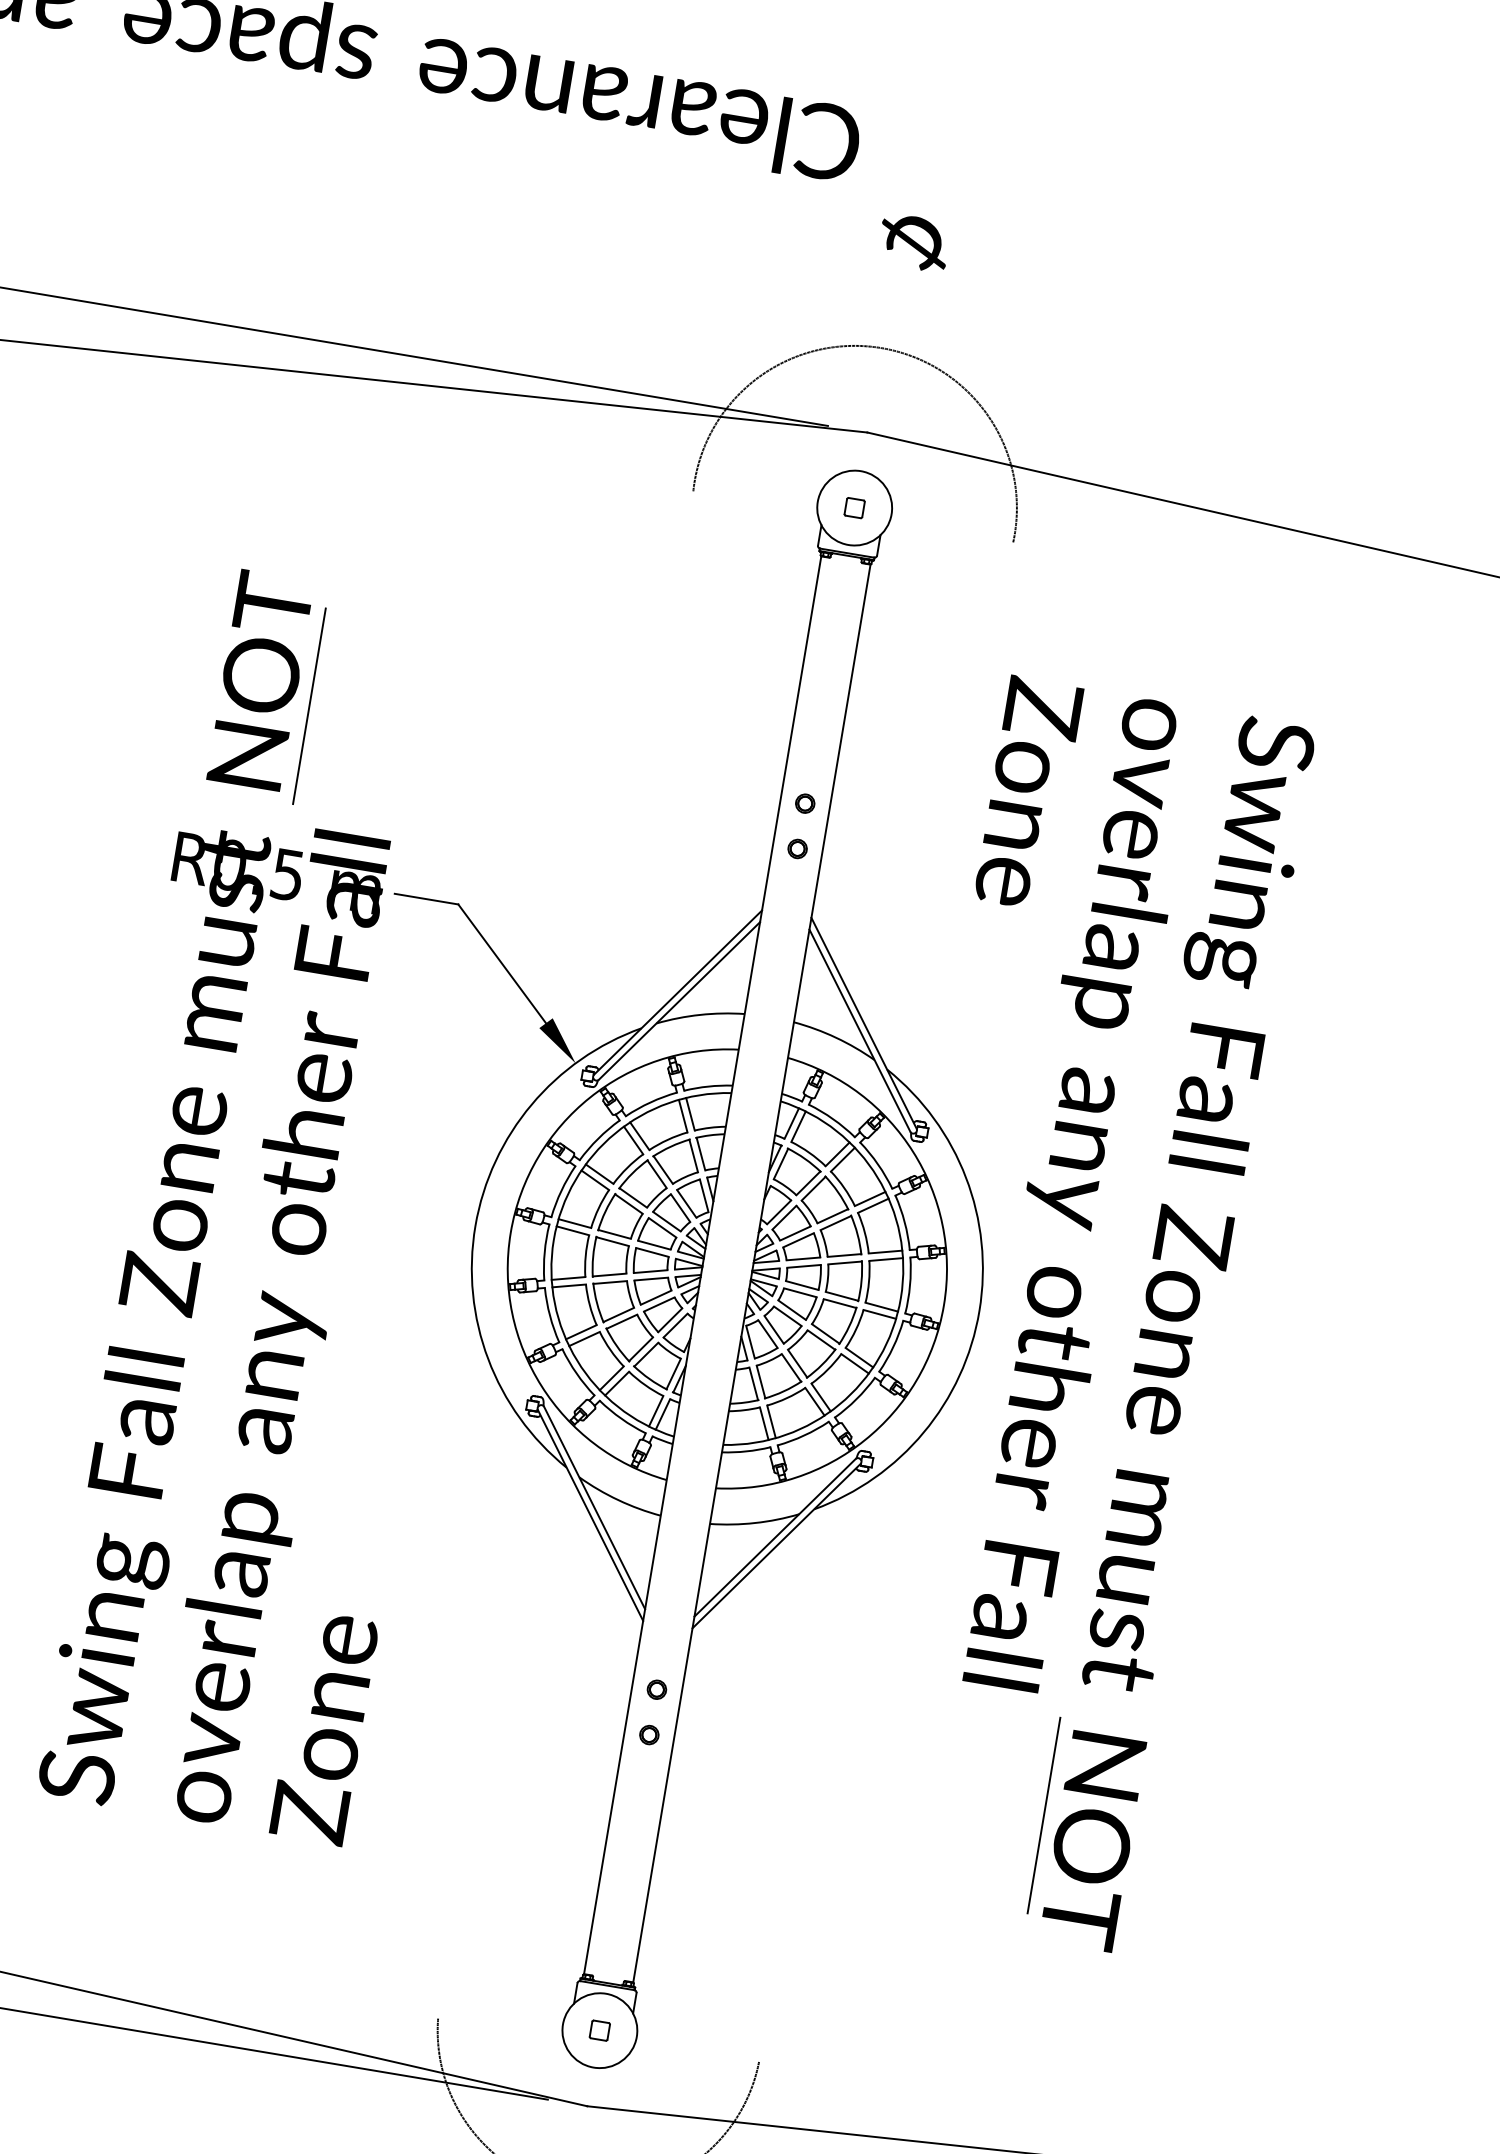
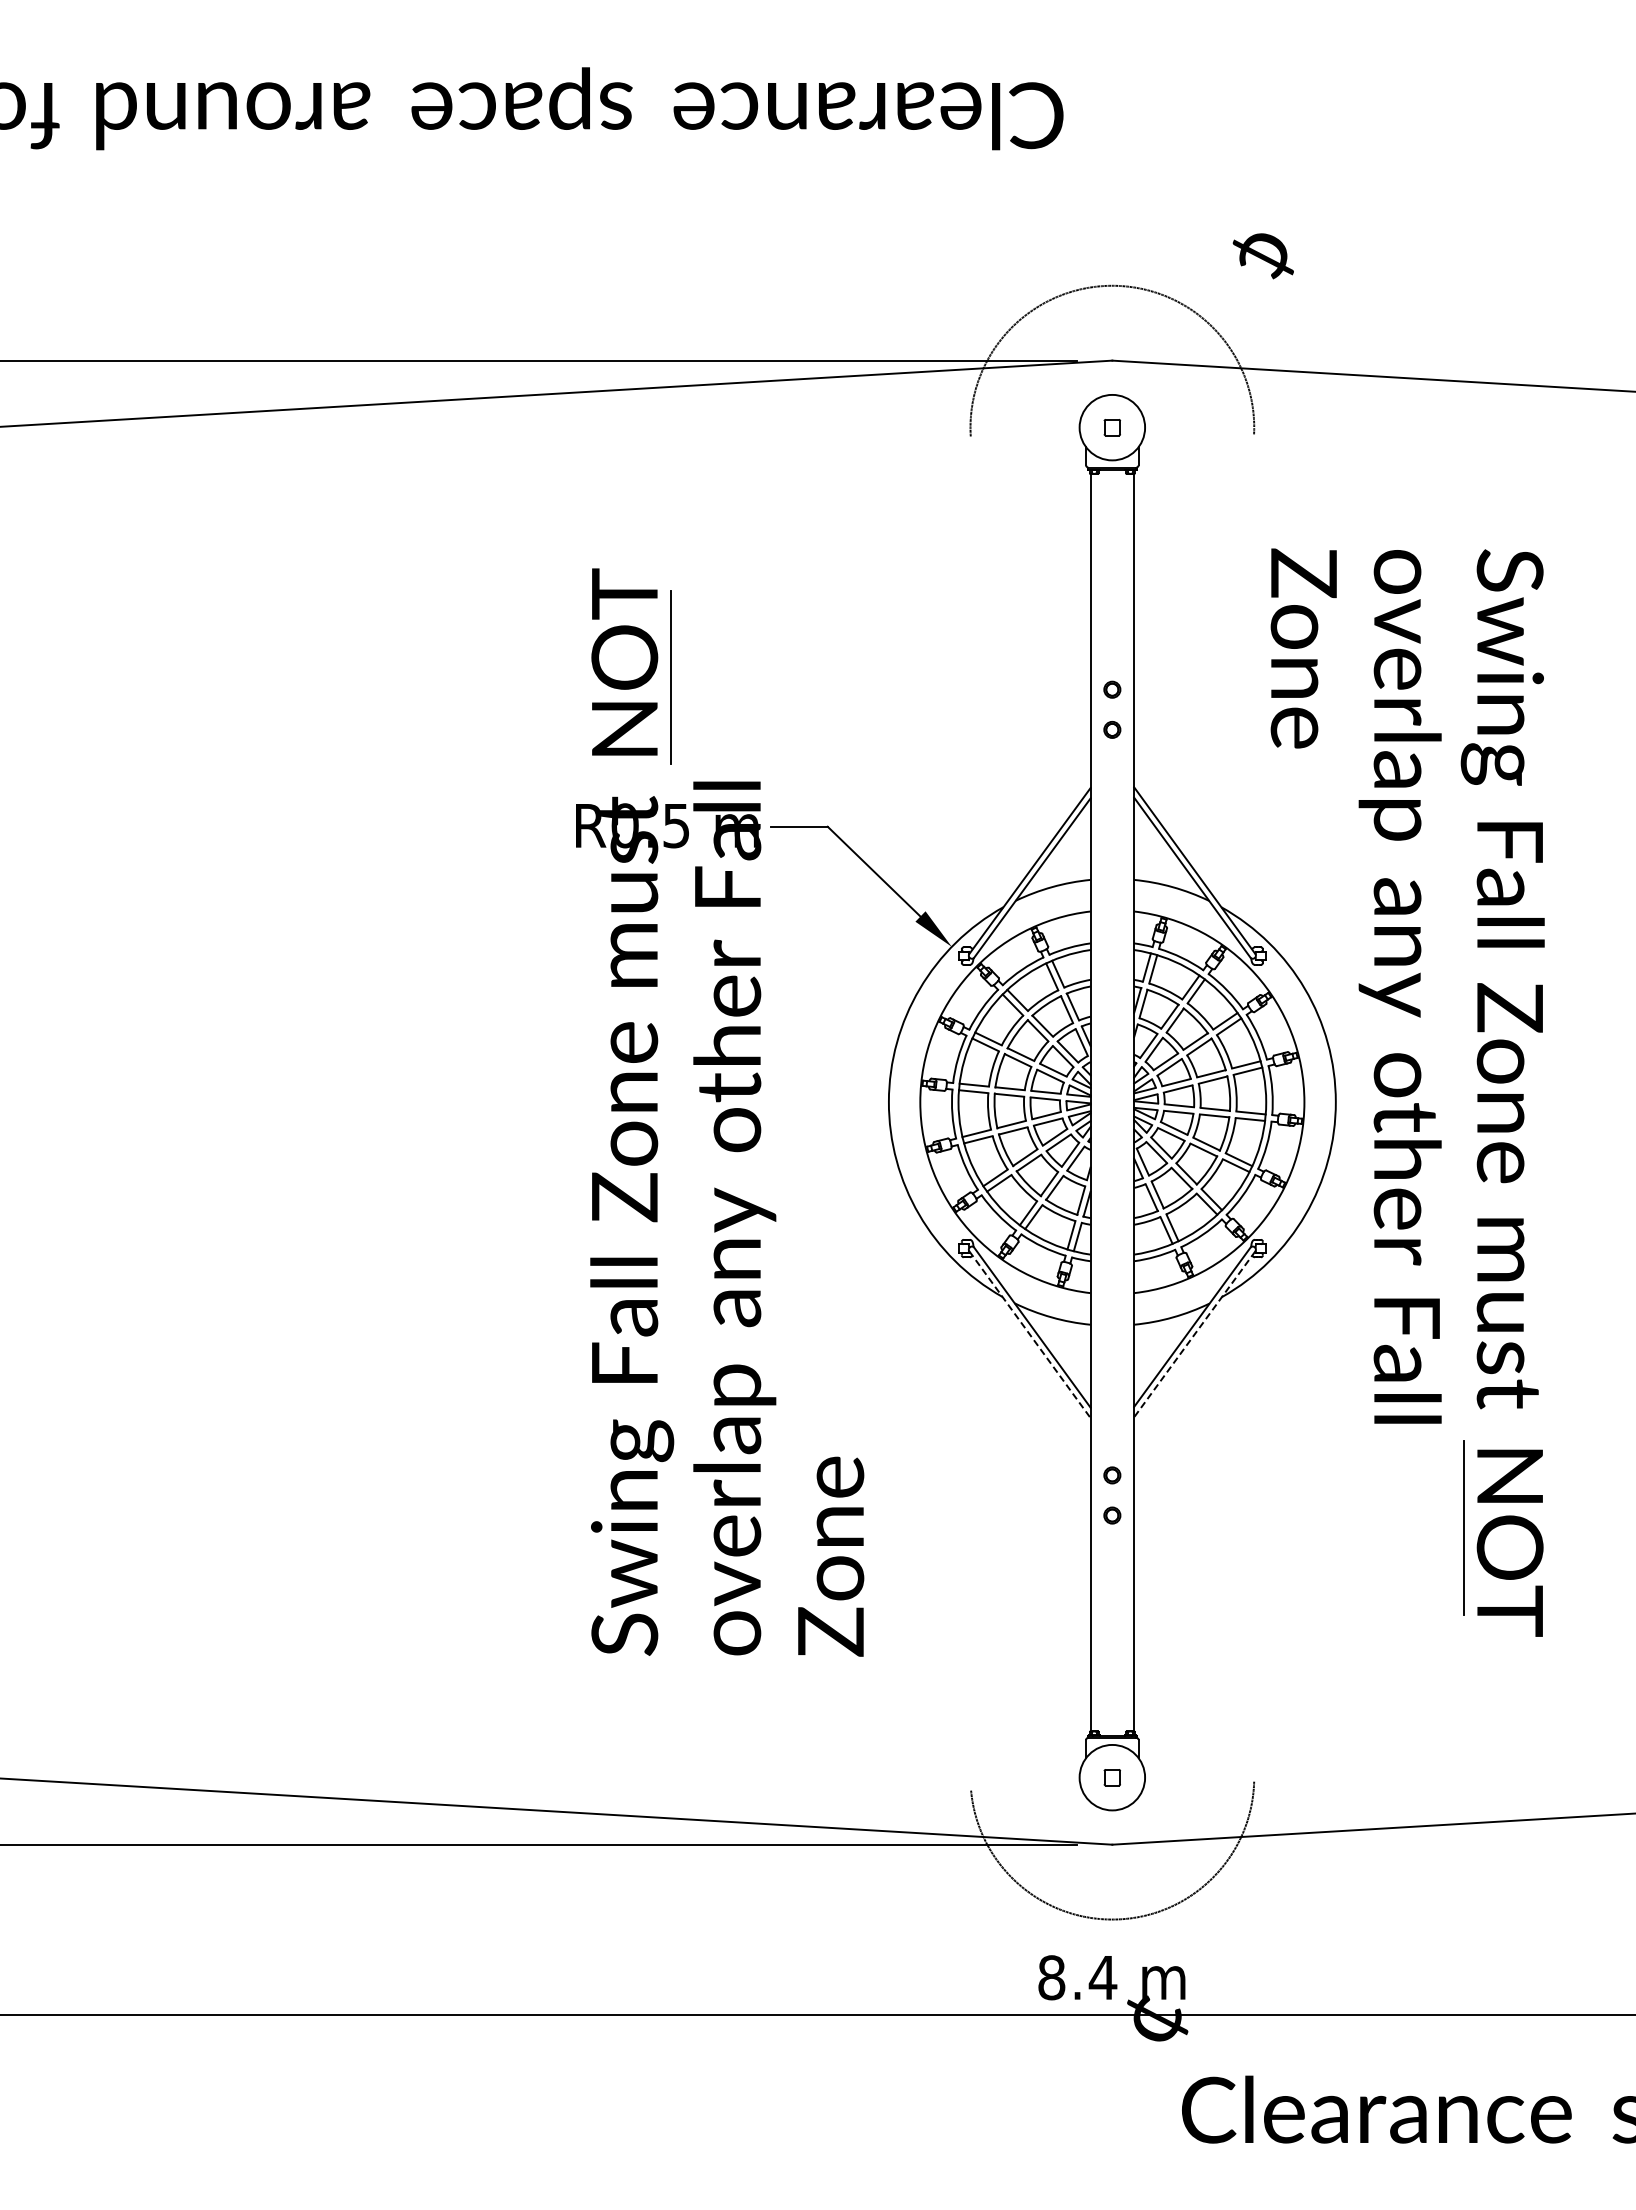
text: (913, 242) -> (1262, 256), moved
line: (591, 1516) -> (1030, 1335), solid -> dashed
line: (776, 1546) -> (1194, 1334), solid -> dashed

